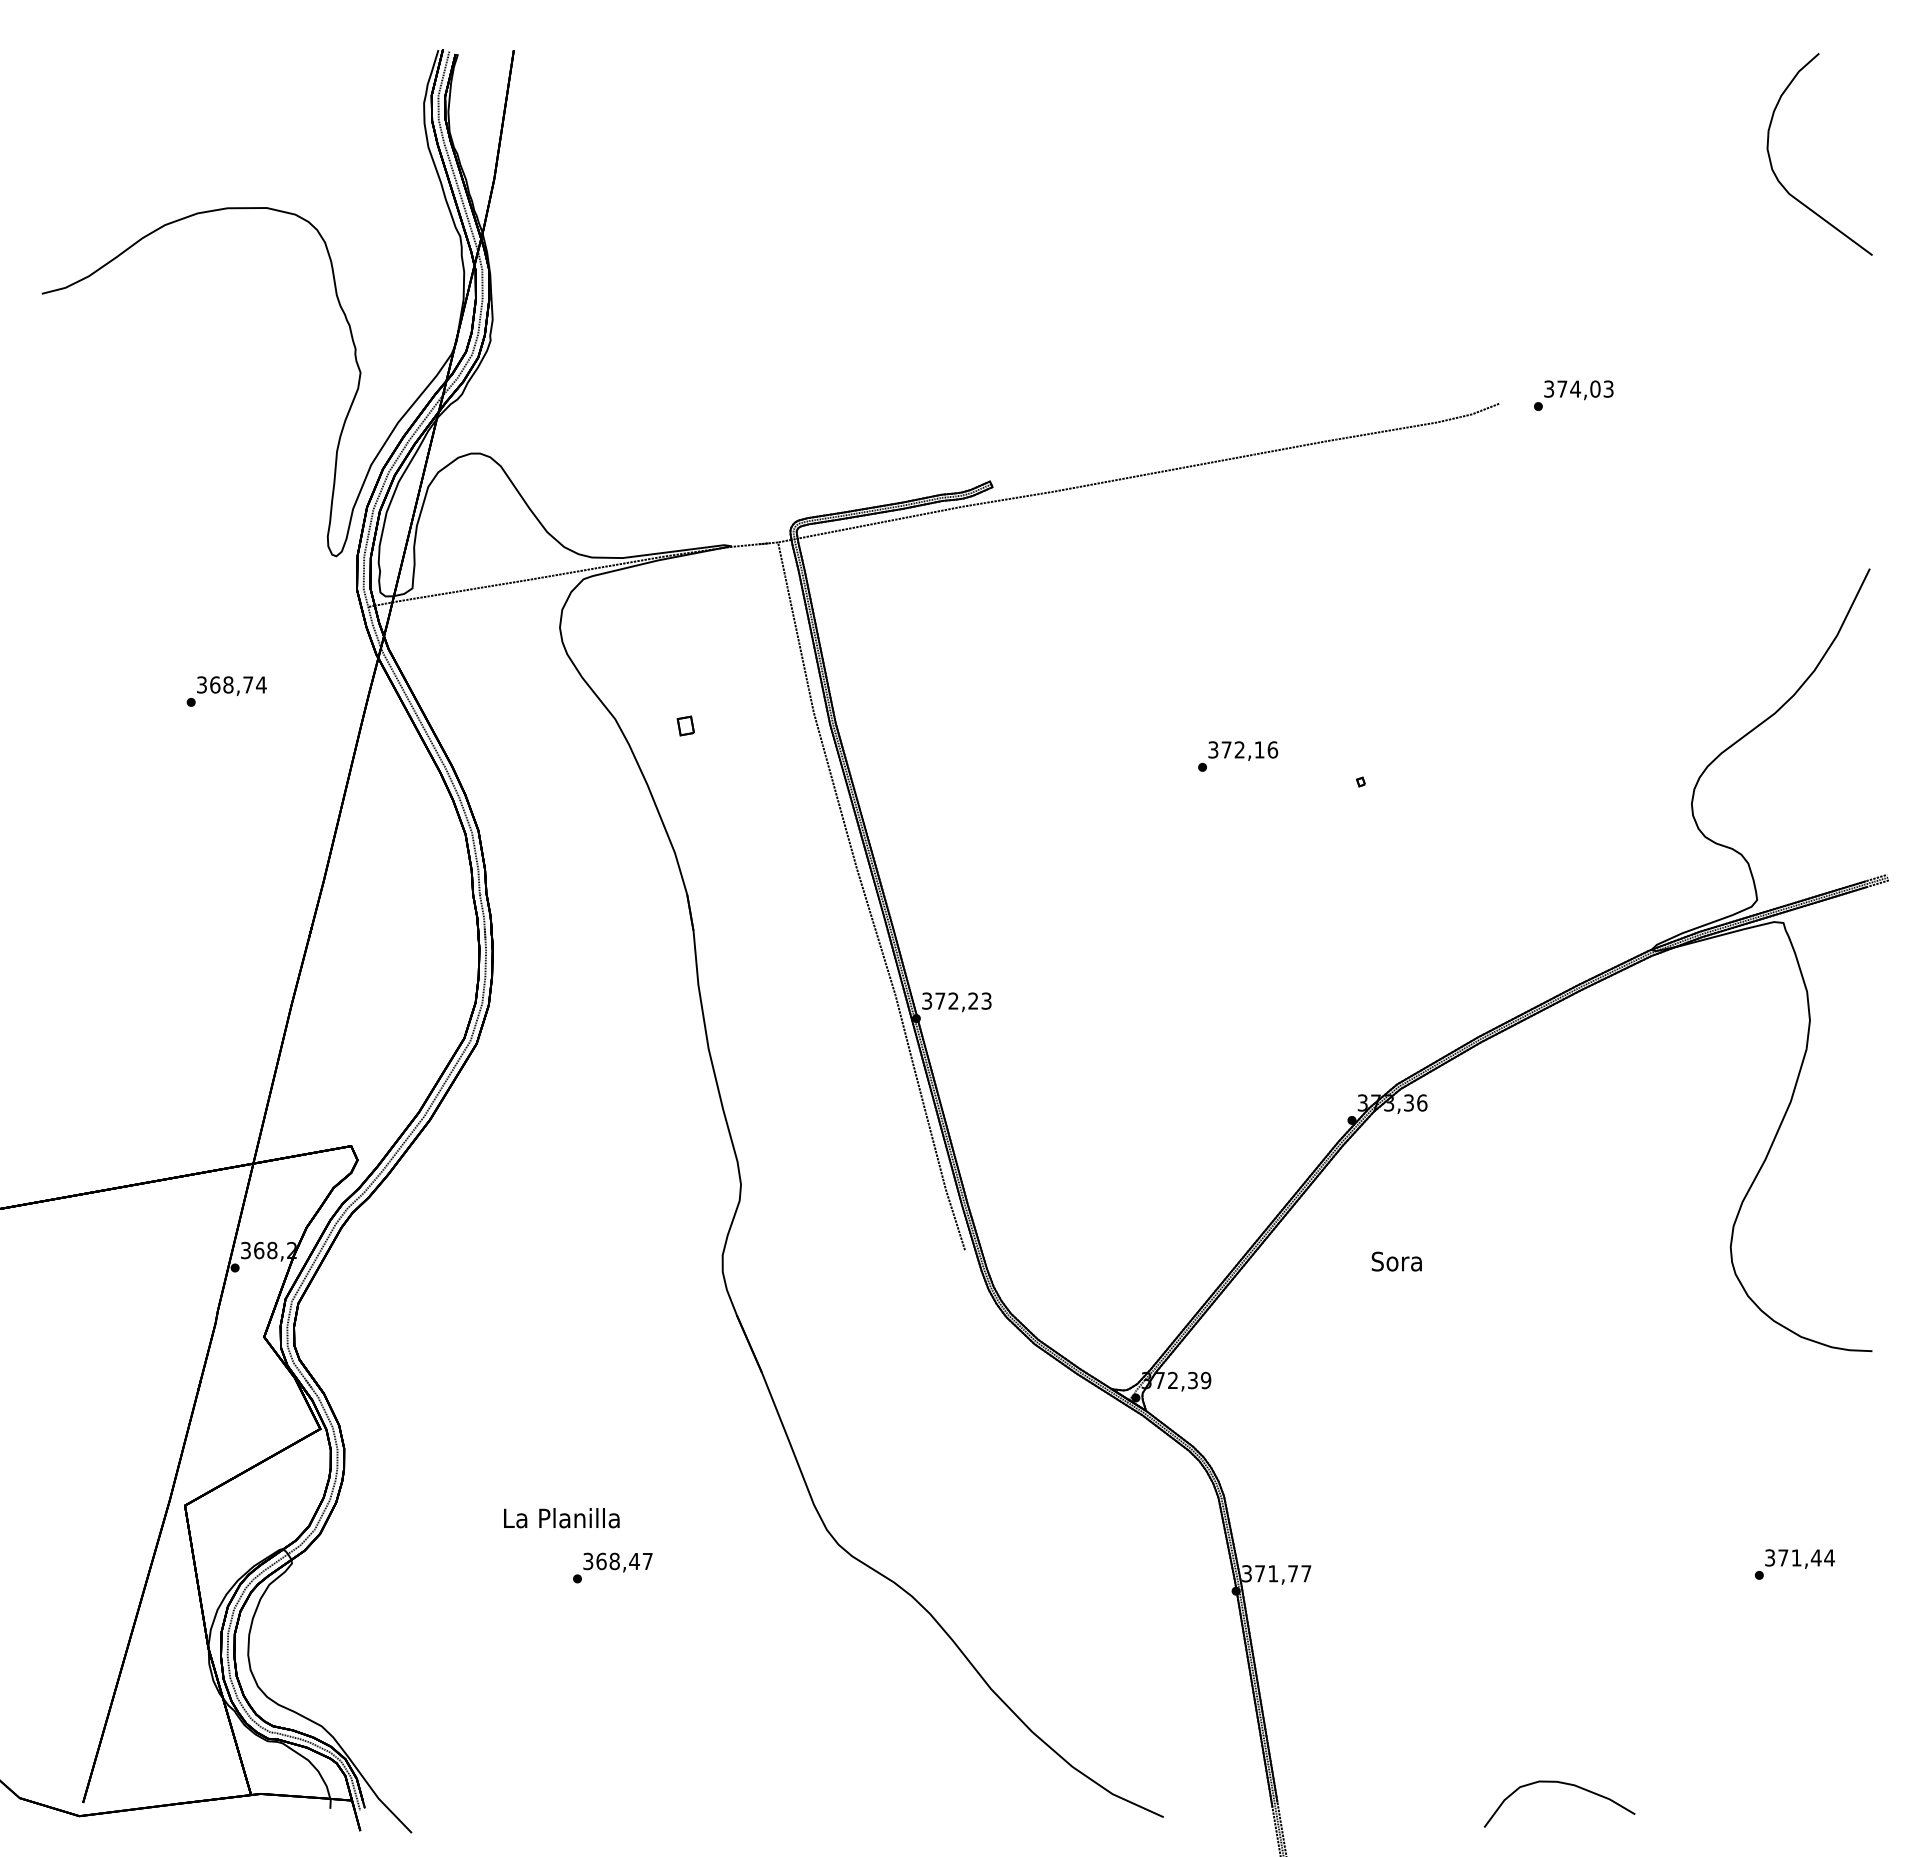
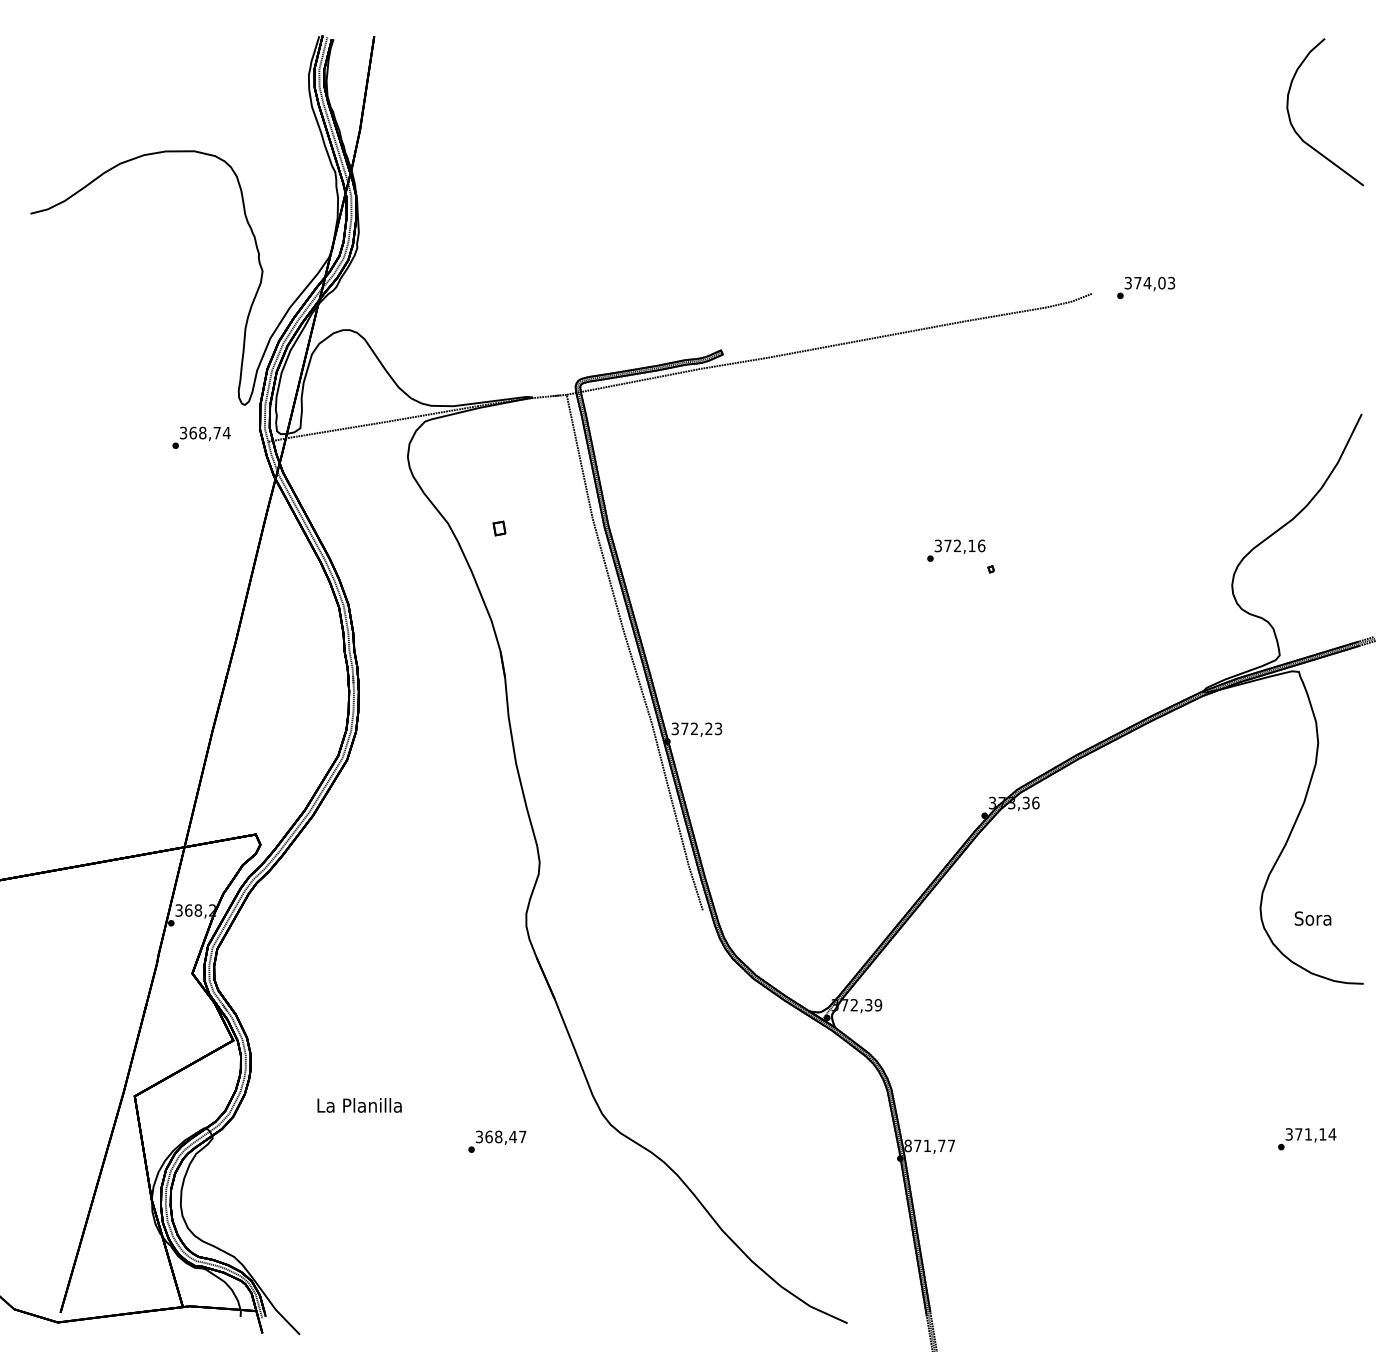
text: (226, 691) -> (201, 437), moved
text: (1238, 756) -> (956, 550), moved
text: (1396, 1261) -> (1312, 918), moved
text: (561, 1518) -> (359, 1105), moved
text: (1815, 1557) -> (1322, 1134), 371,44 -> 371,14
text: (612, 1567) -> (497, 1141), moved
text: (1246, 1573) -> (907, 1145), 371,77 -> 871,77
curve: (1564, 1784) -> (1139, 1299), removed

